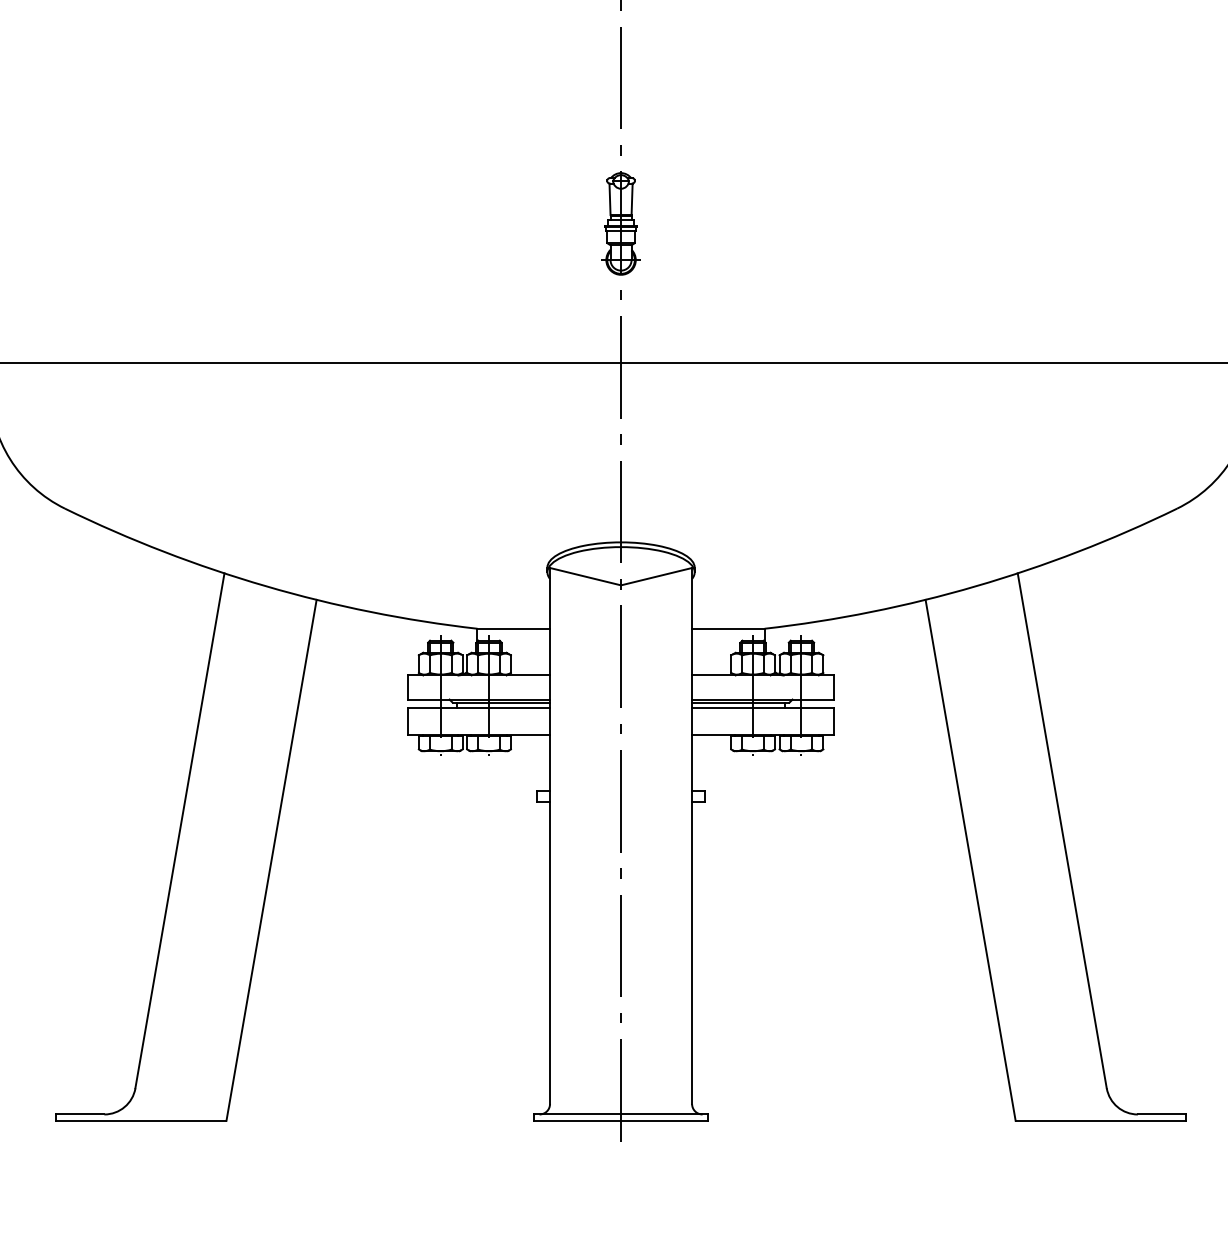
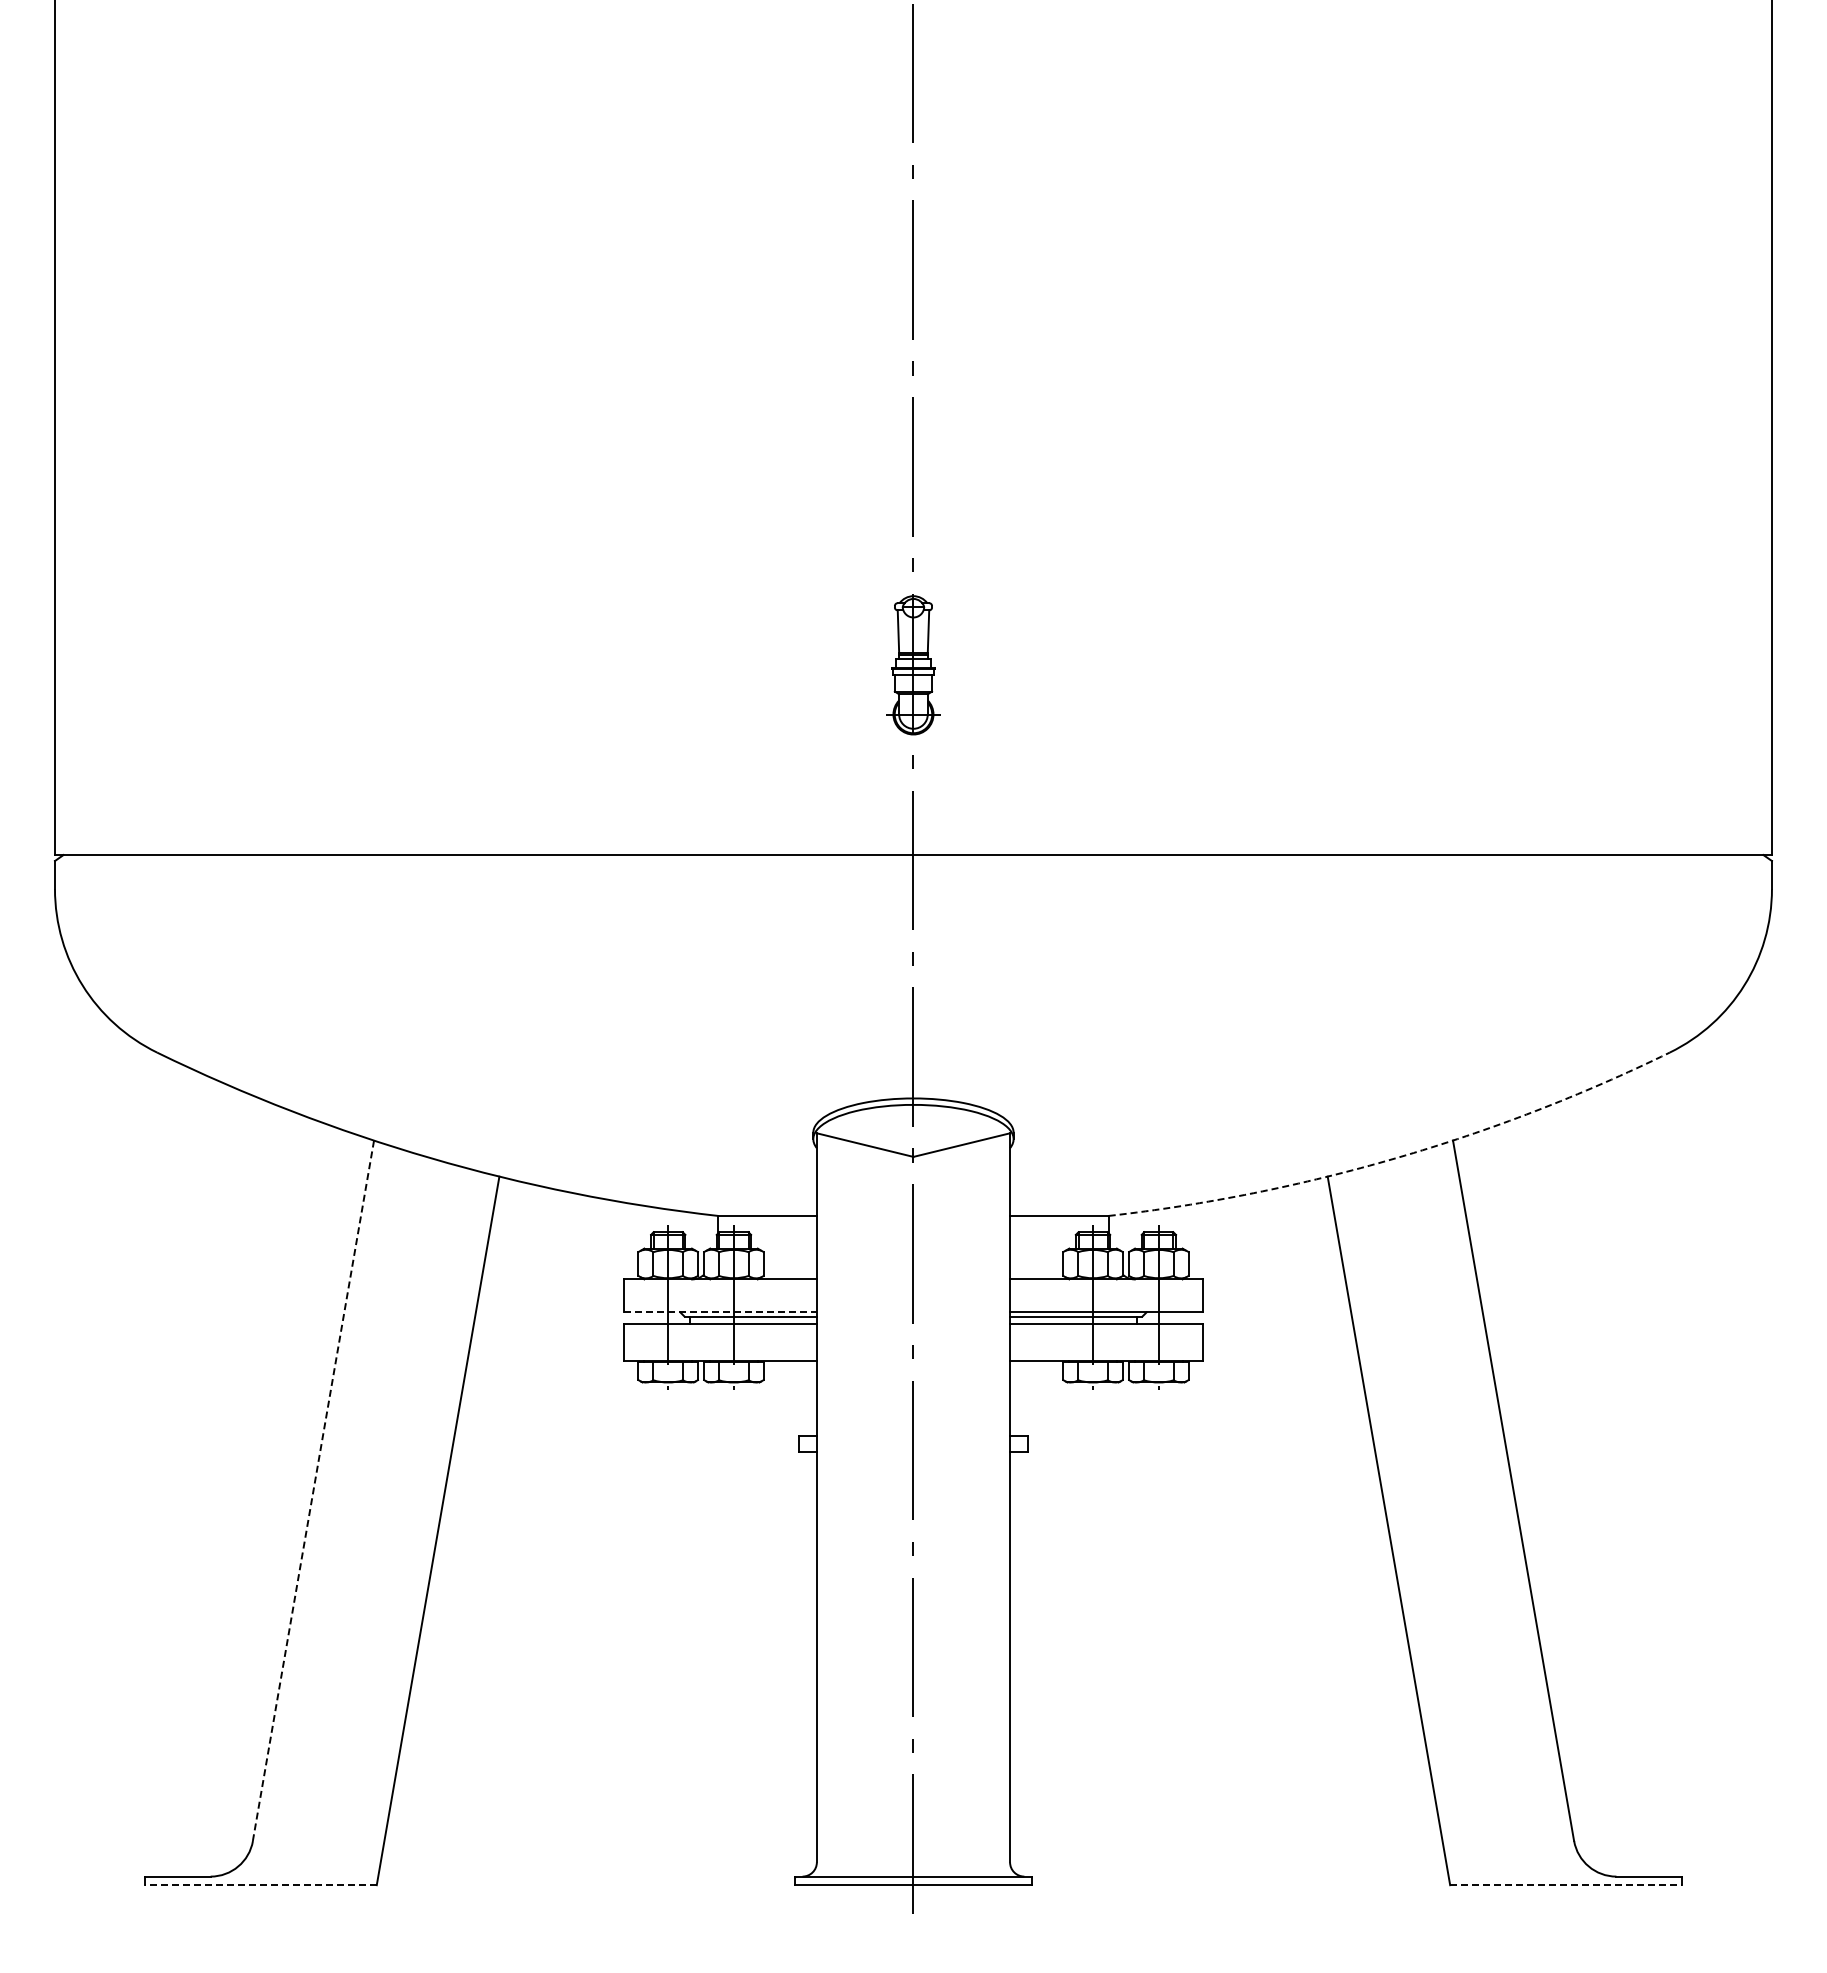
arc: (976, 586) -> (1396, 1158), solid -> dashed
line: (479, 699) -> (720, 1312), solid -> dashed
line: (179, 831) -> (313, 1491), solid -> dashed
line: (141, 1121) -> (260, 1885), solid -> dashed
line: (1101, 1121) -> (1566, 1885), solid -> dashed

